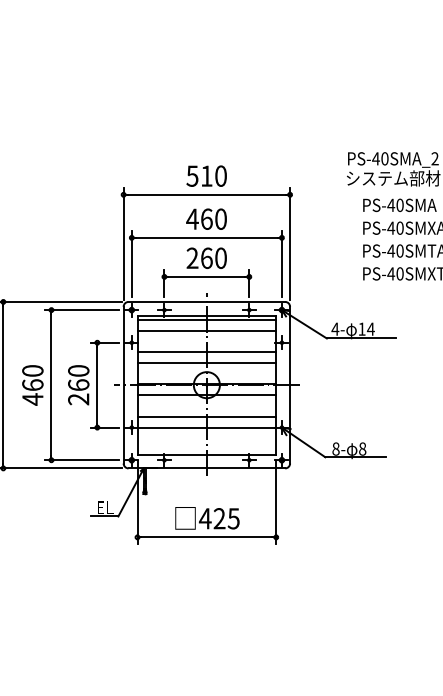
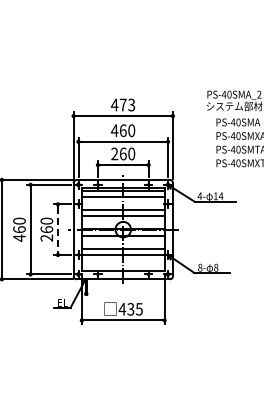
text: (205, 175) -> (122, 104), 510 -> 473
line: (96, 384) -> (57, 229), solid -> dashed
text: (218, 519) -> (130, 309), 425 -> 435

